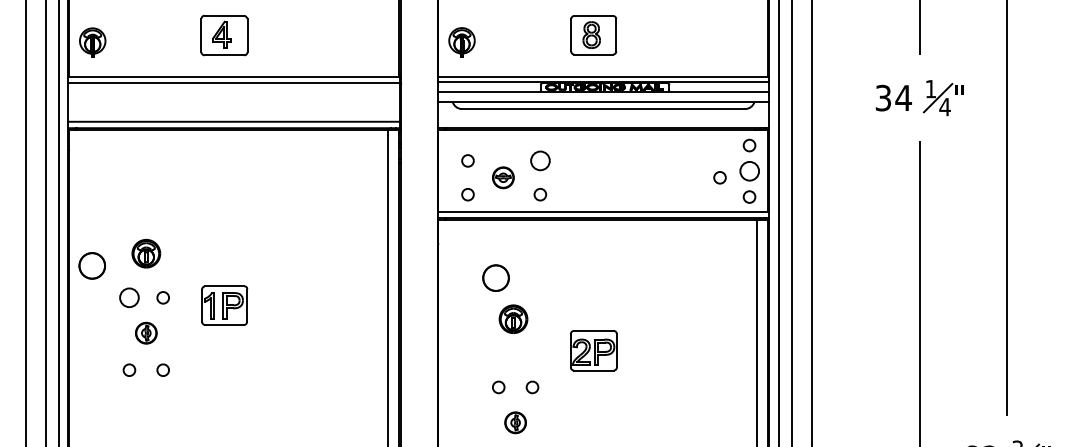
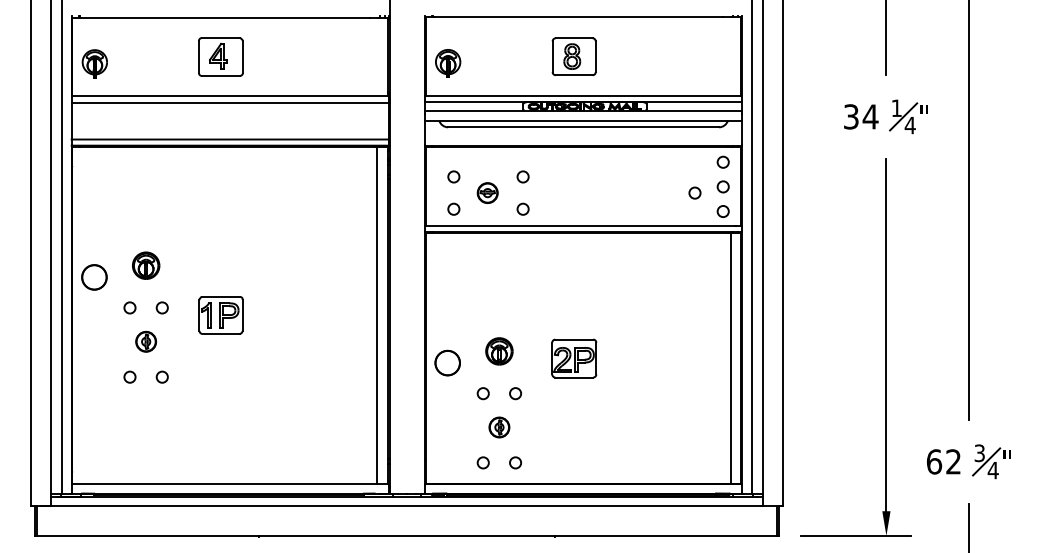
circle: (539, 160) -> (522, 176), size x0.62
circle: (748, 170) -> (722, 186), size x0.62
part: (495, 277) -> (447, 362), moved
circle: (128, 297) -> (129, 307), size x0.62
part: (513, 319) -> (499, 351), moved

